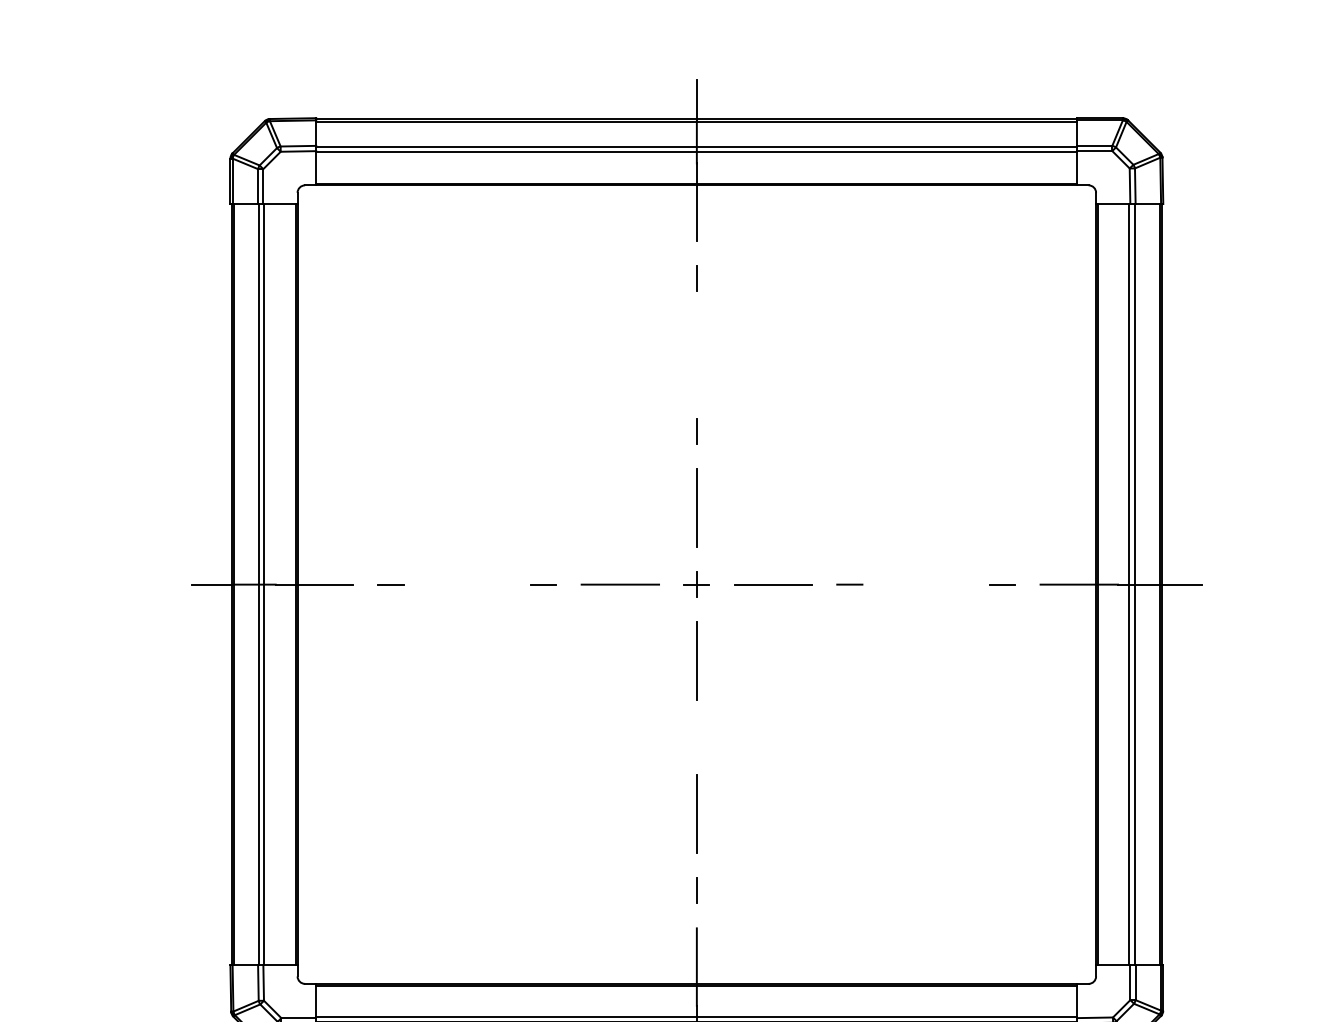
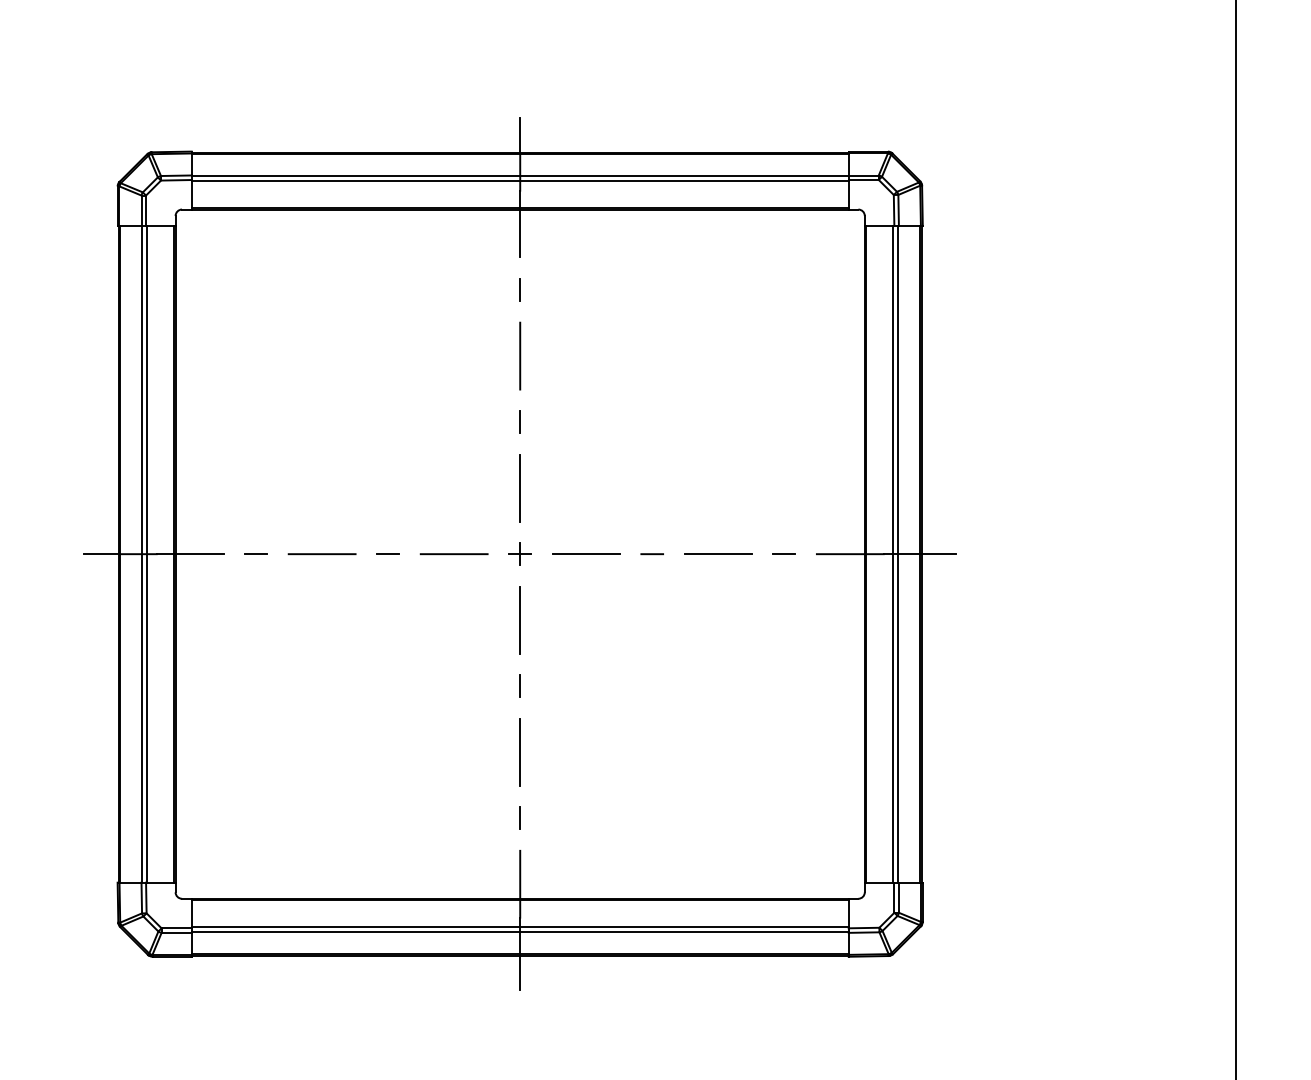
line: (697, 354) -> (520, 355), added
line: (466, 585) -> (321, 554), added
line: (925, 585) -> (717, 554), added
line: (696, 736) -> (519, 685), added

